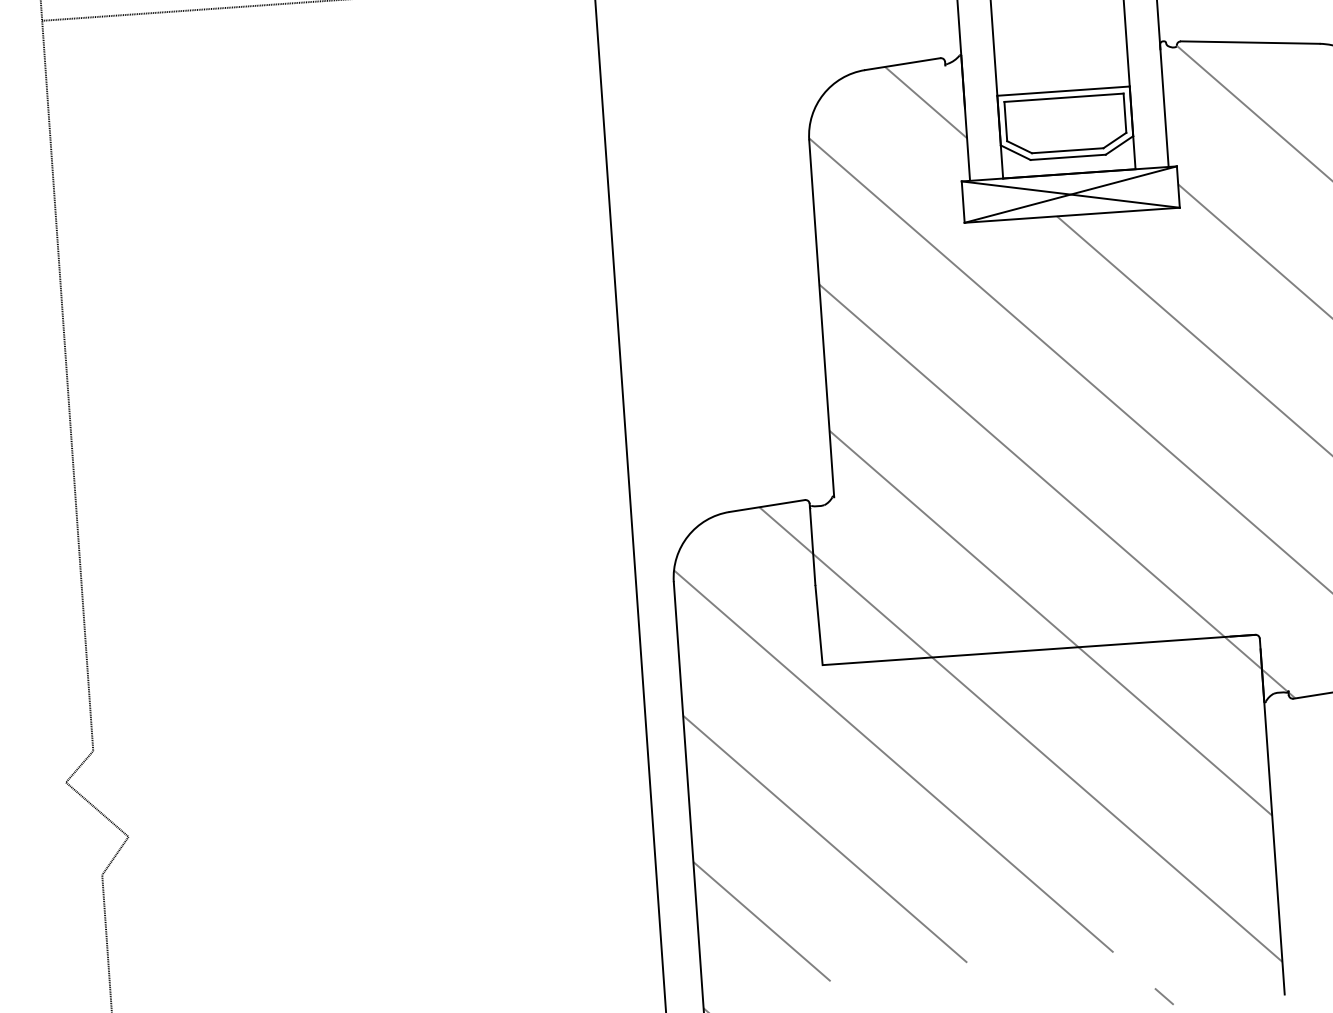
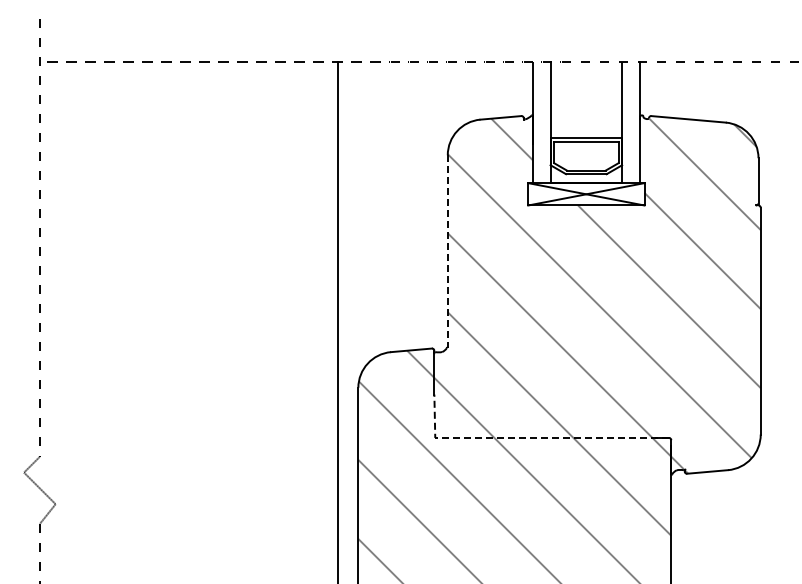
line: (821, 320) -> (447, 252), solid -> dashed
line: (996, 652) -> (529, 437), solid -> dashed

